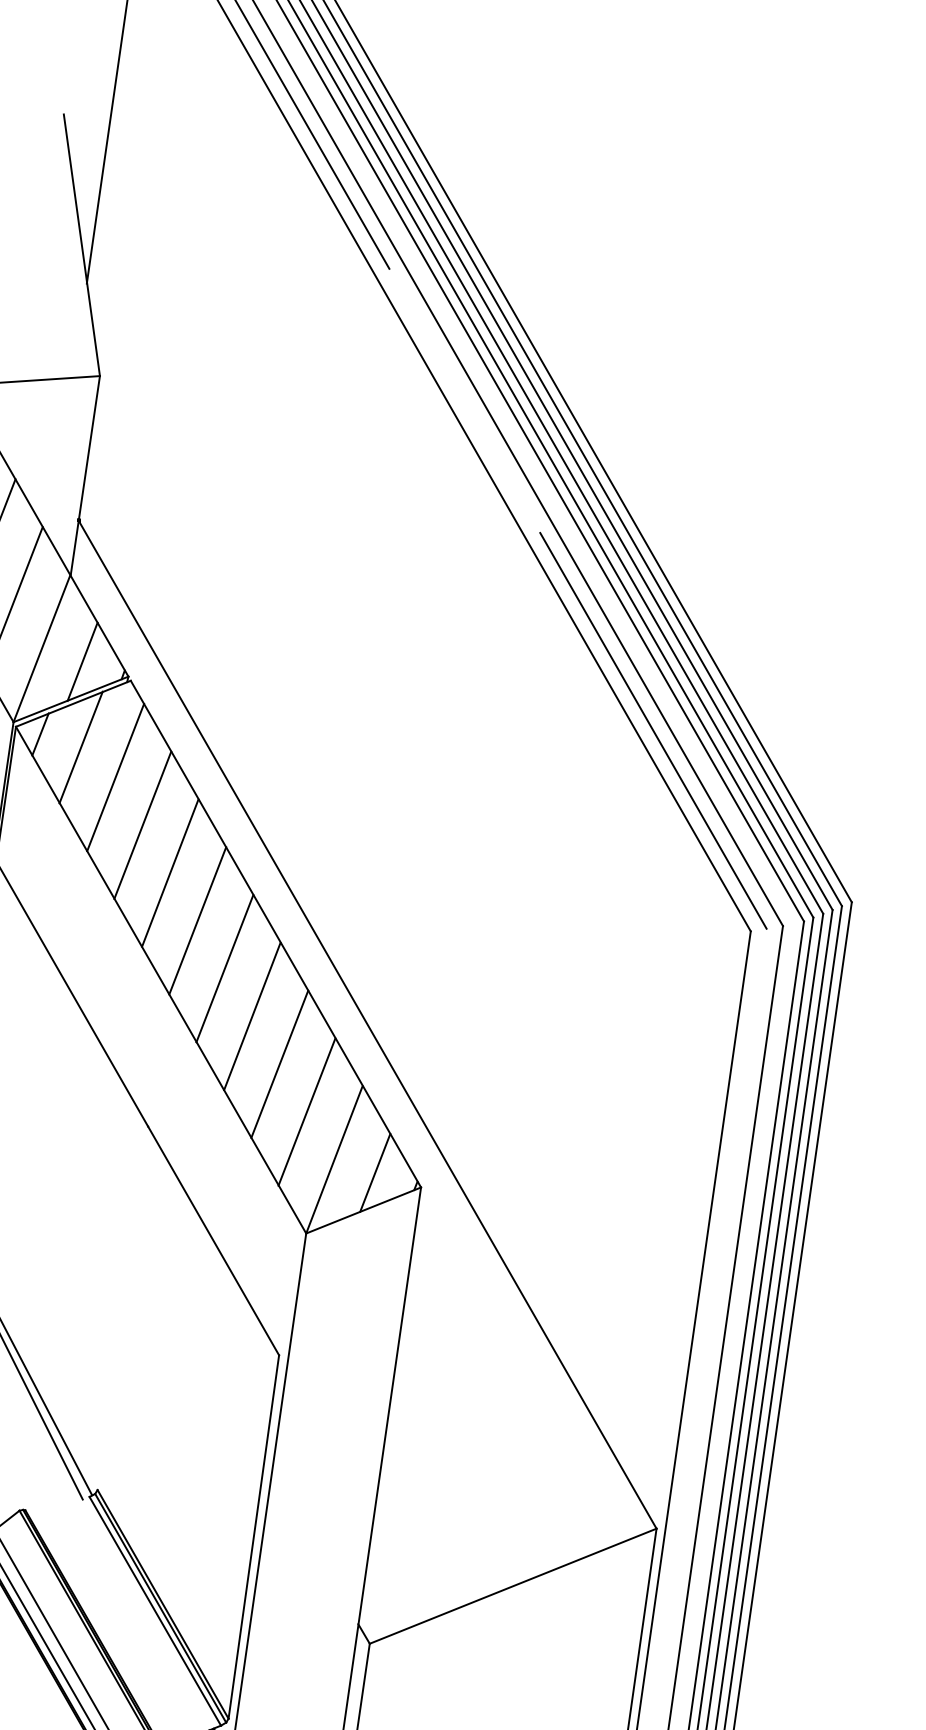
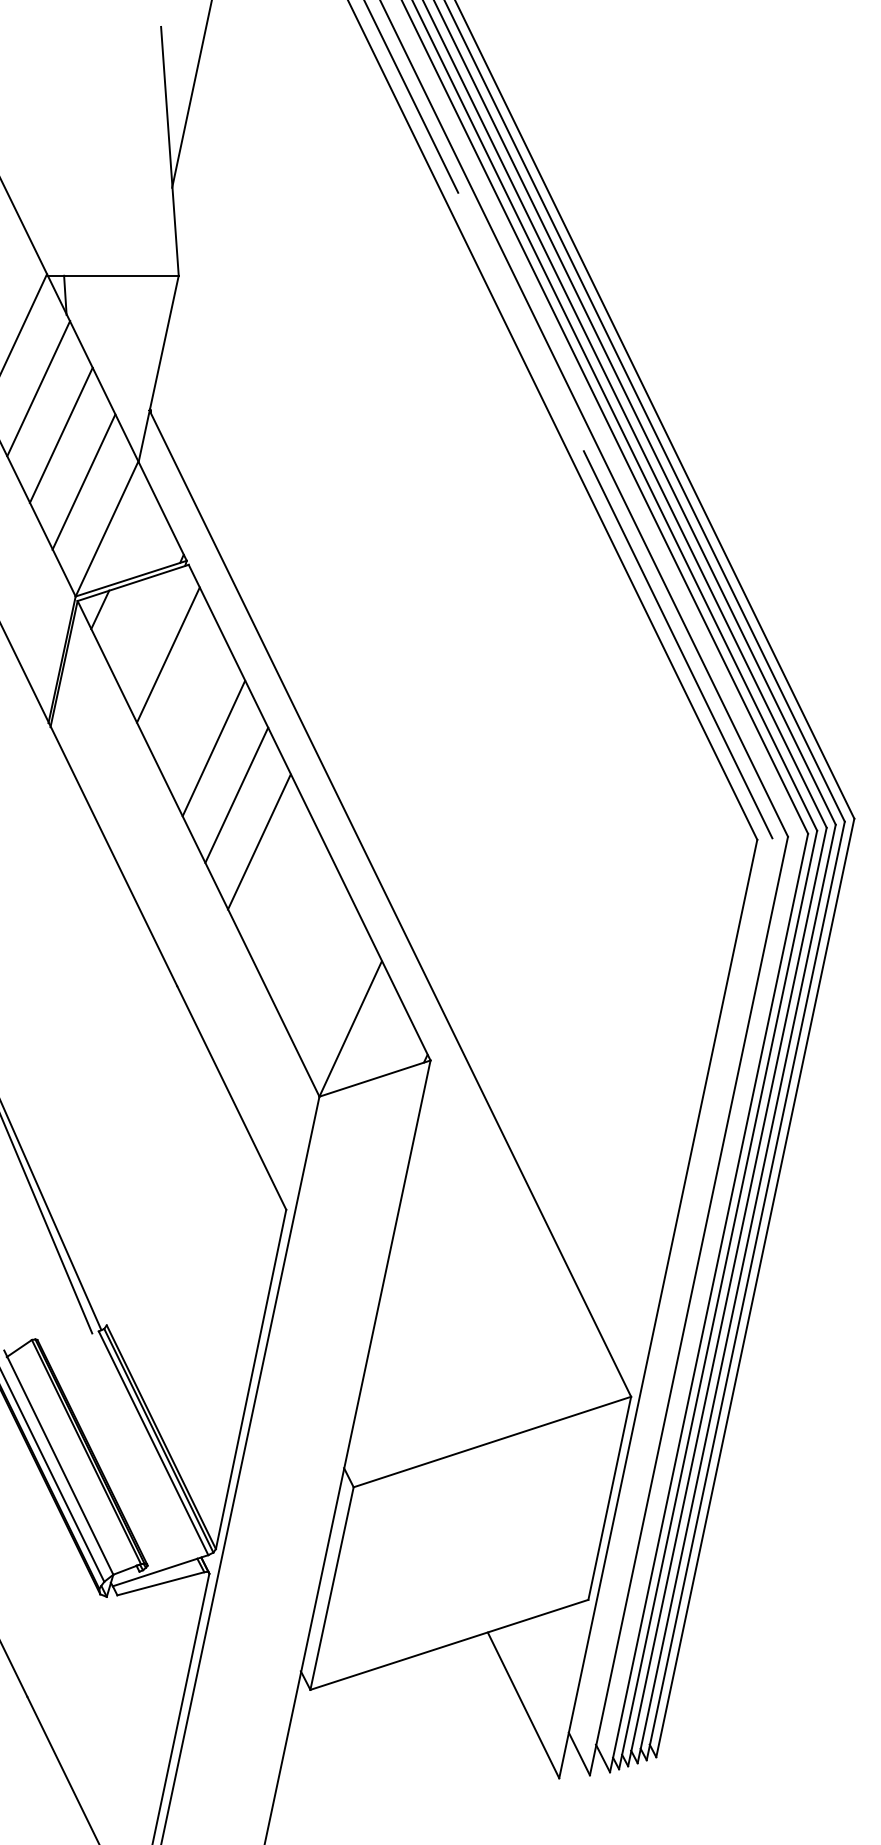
line: (82, 661) -> (144, 543), removed
line: (80, 747) -> (137, 624), removed
line: (142, 825) -> (190, 701), removed
line: (252, 1016) -> (282, 888), removed
line: (279, 1064) -> (304, 935), removed
line: (306, 1111) -> (327, 981), removed
line: (374, 1172) -> (387, 1043), removed

